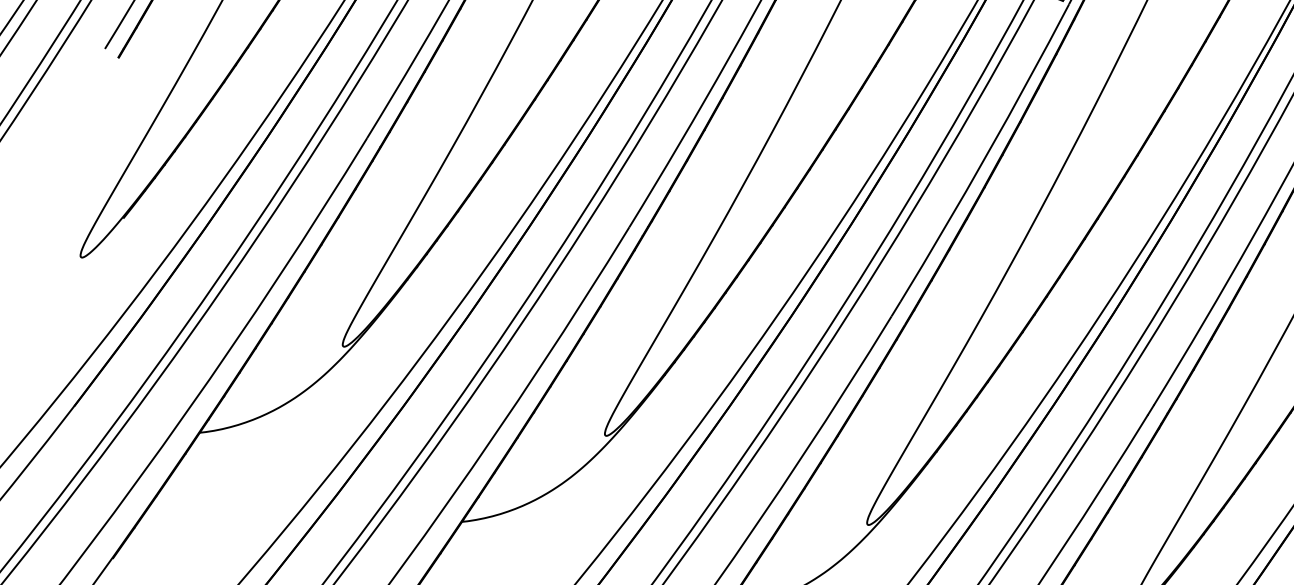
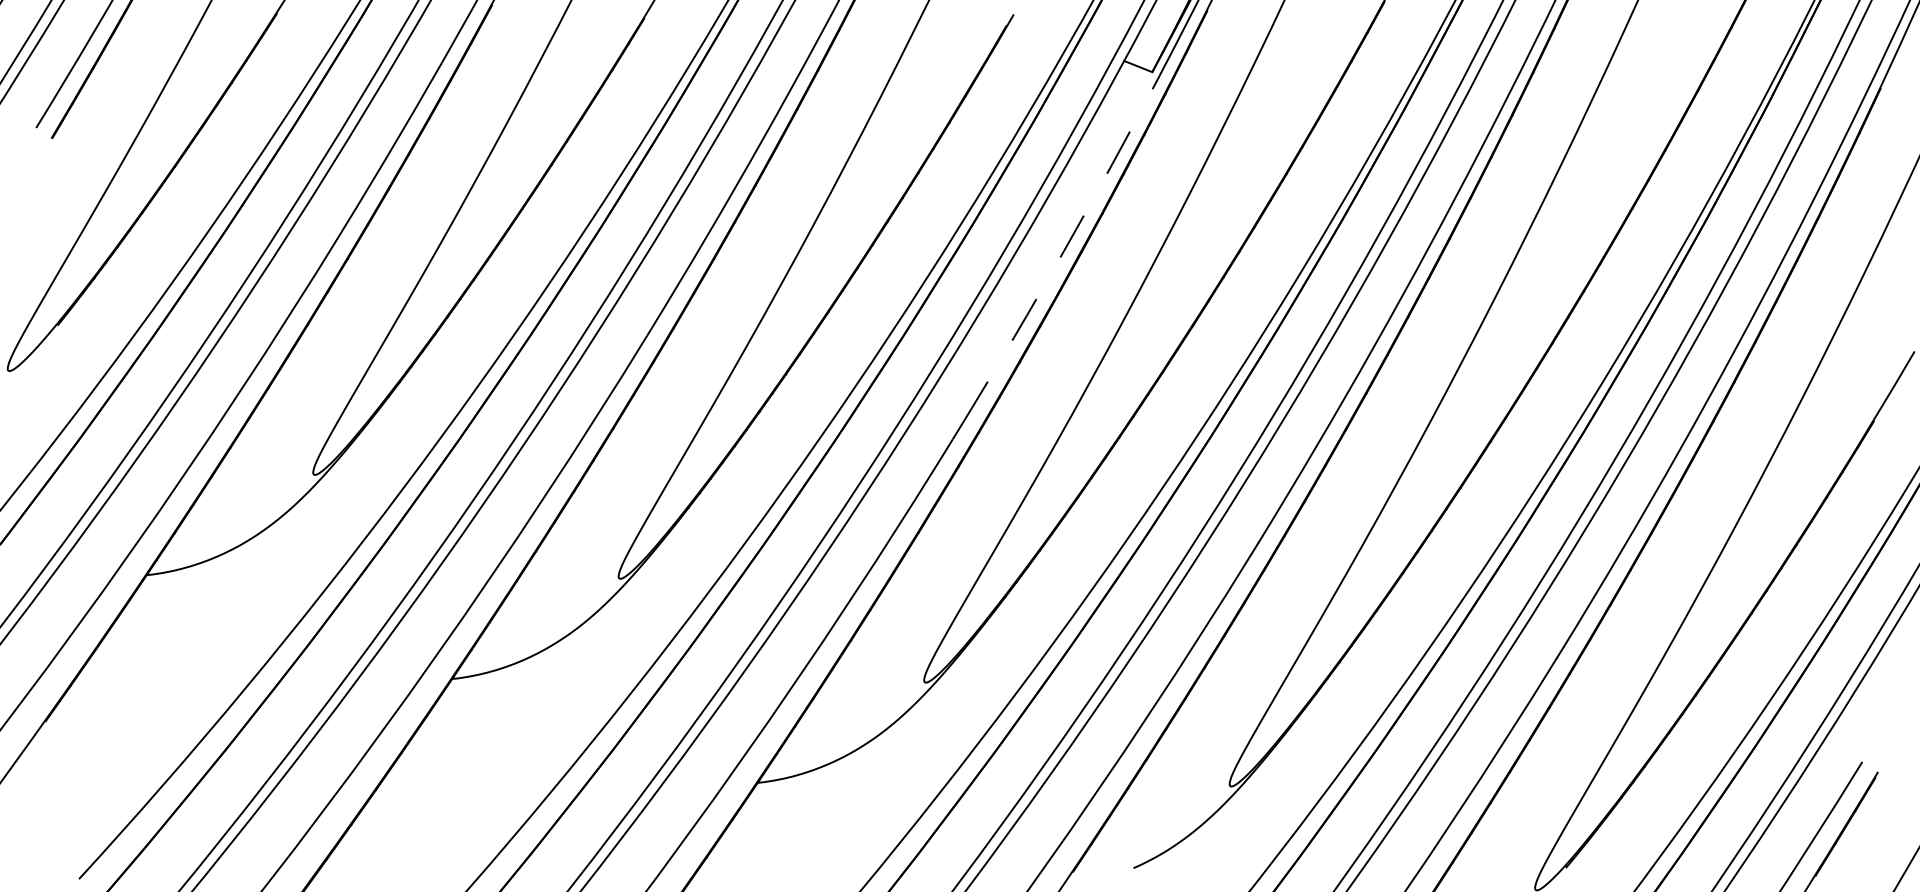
arc: (987, 154) -> (1064, 250), solid -> dashed

